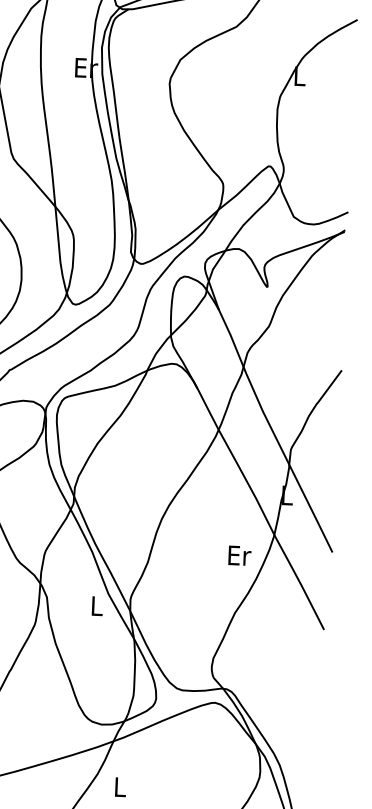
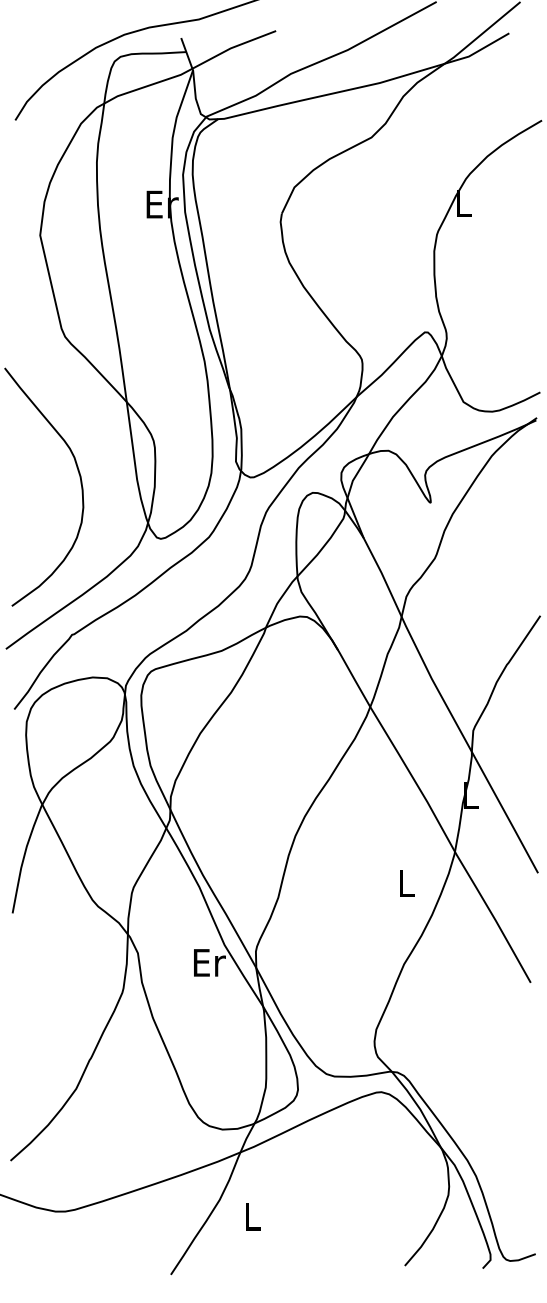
text: (239, 555) -> (407, 882), Er -> L
text: (97, 605) -> (209, 962), L -> Er

